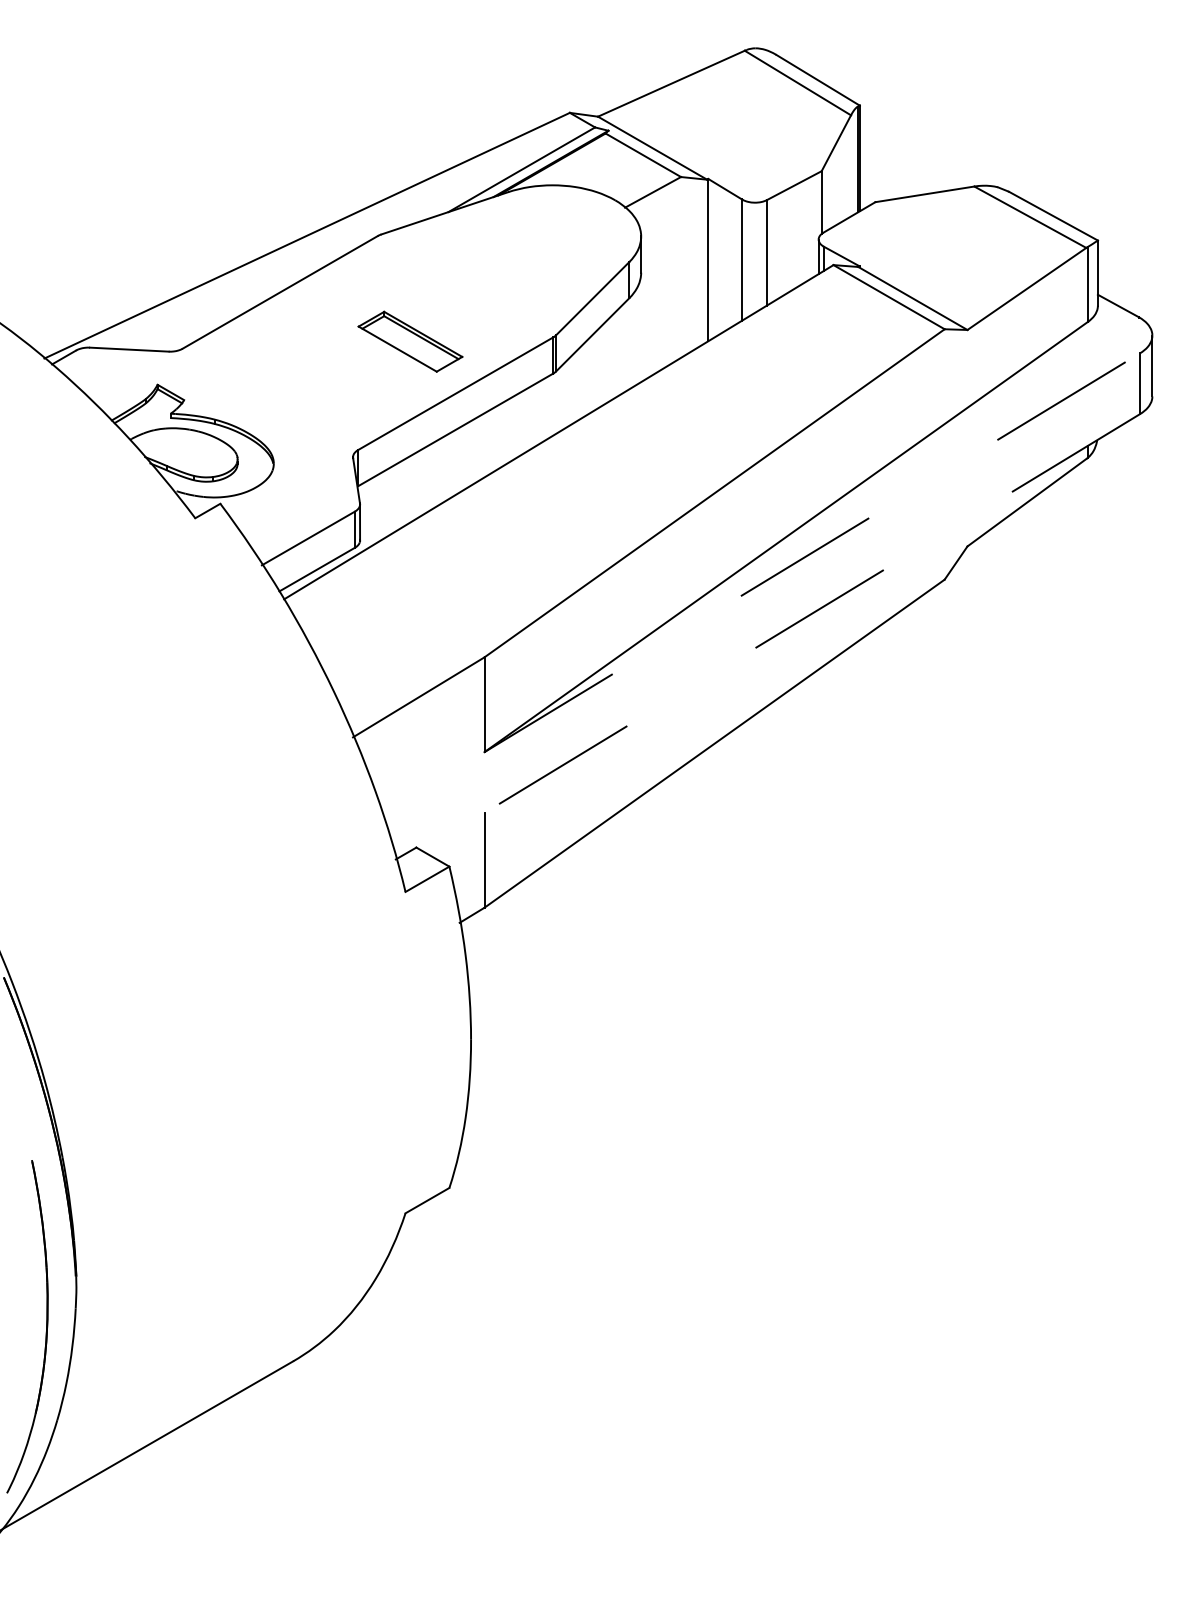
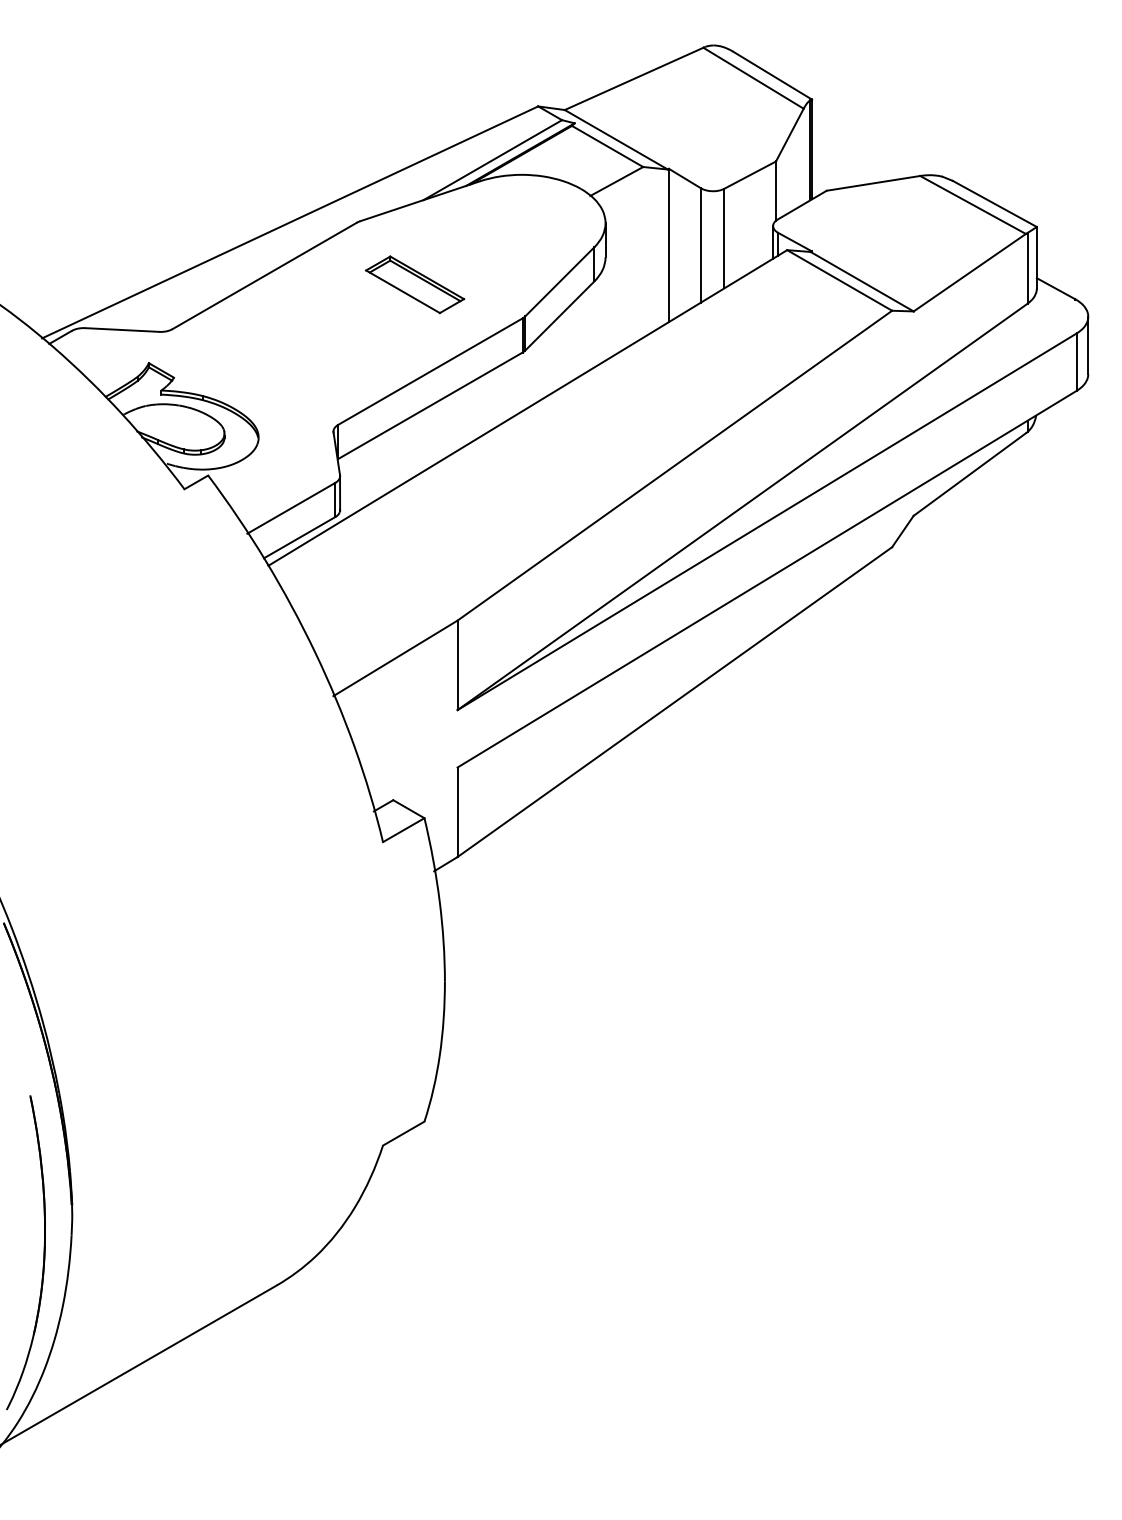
part: (410, 341) -> (415, 284), moved
line: (812, 552) -> (767, 521), dashed -> solid
line: (812, 613) -> (767, 579), dashed -> solid

